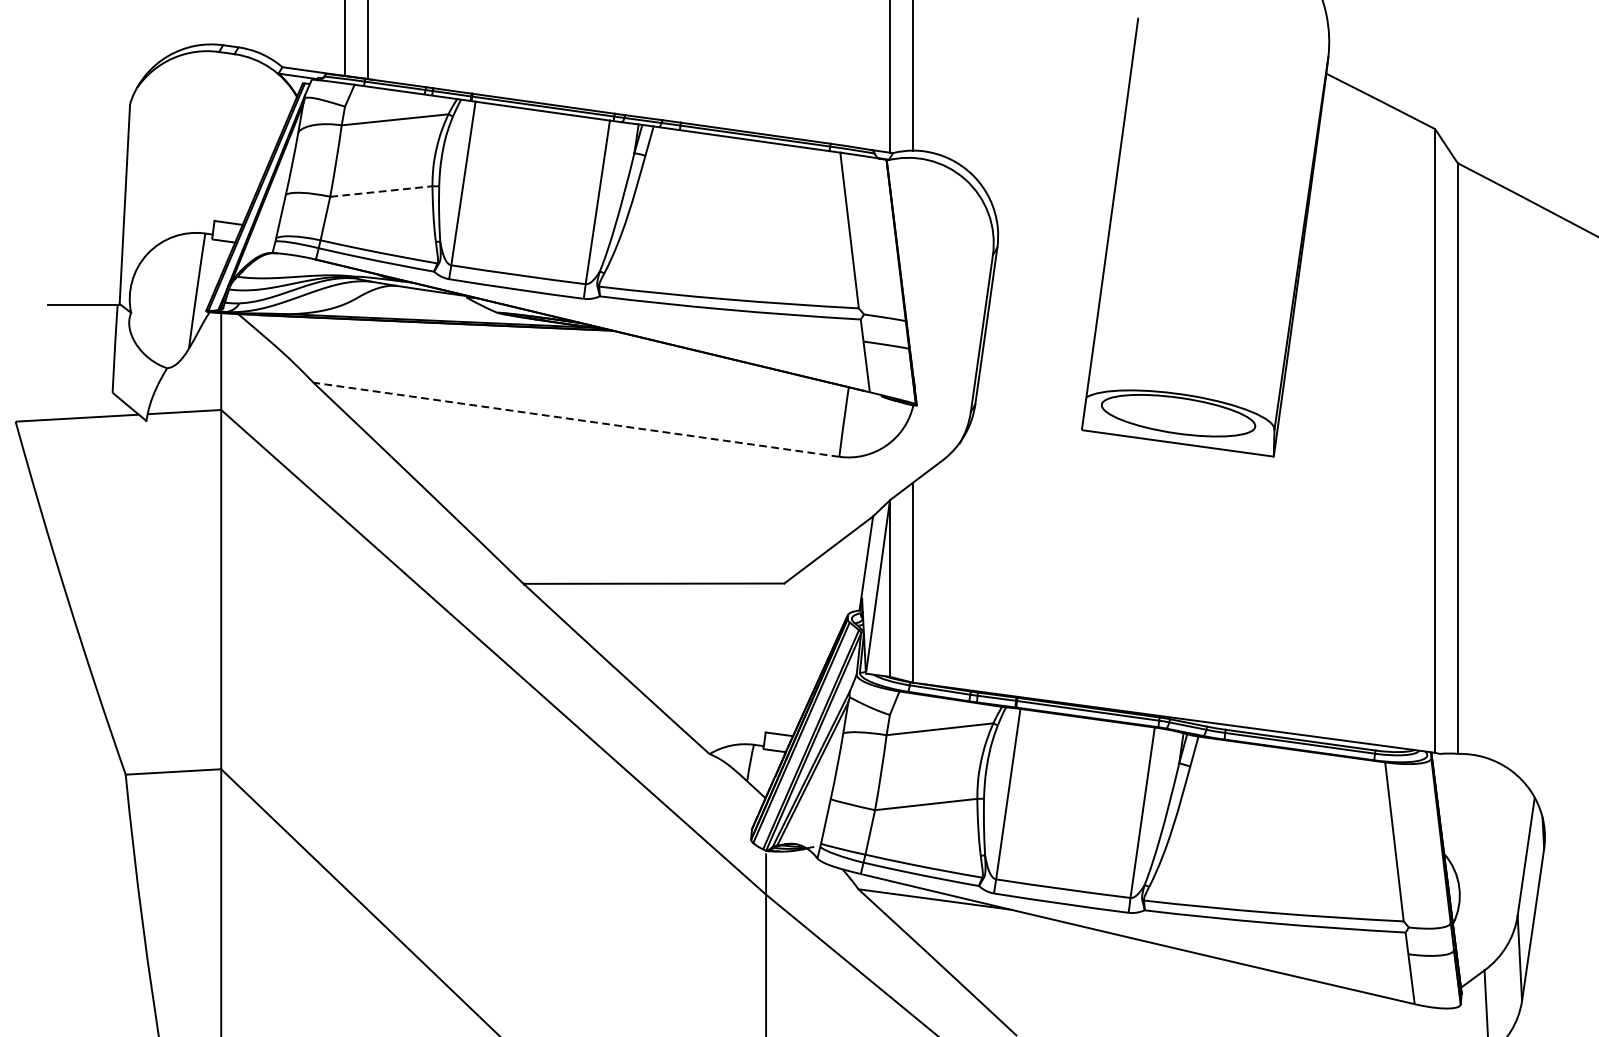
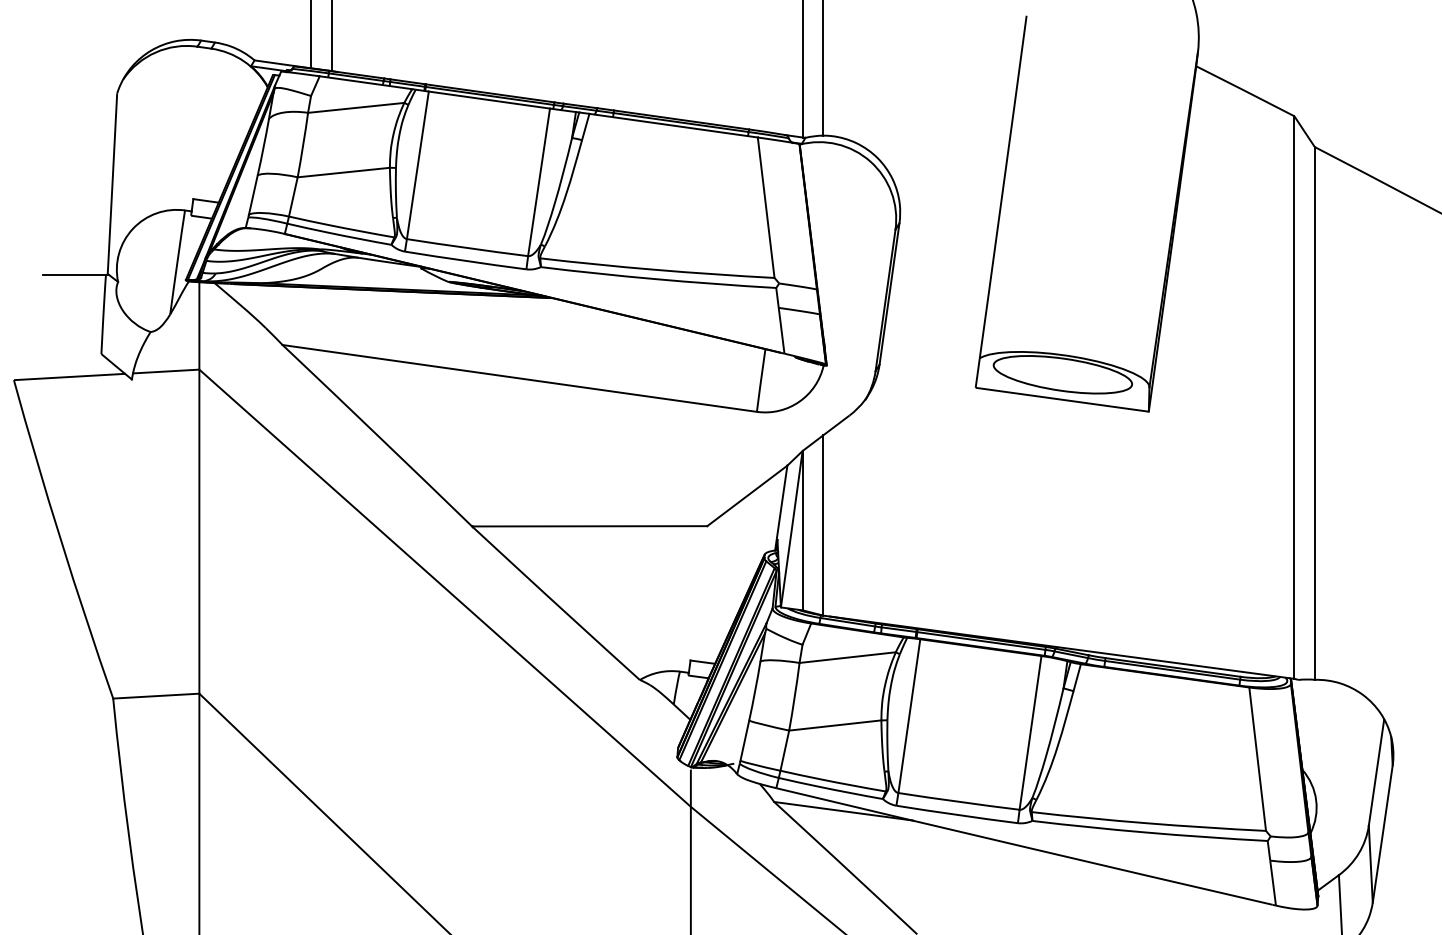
line: (382, 191) -> (344, 172), dashed -> solid
line: (576, 419) -> (519, 378), dashed -> solid

